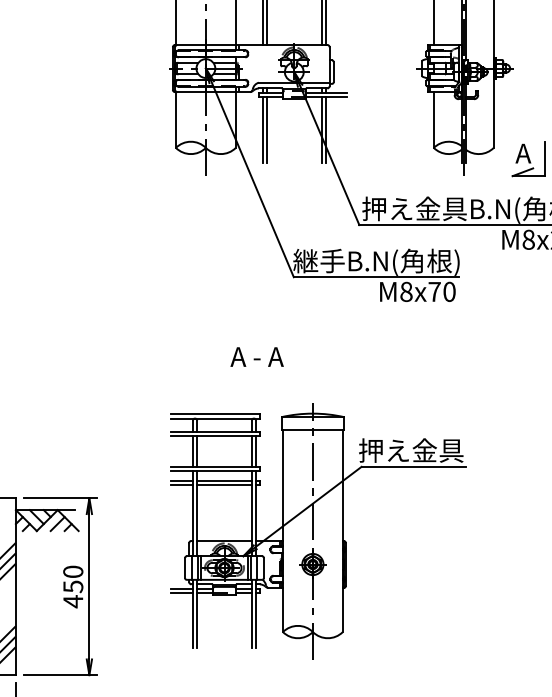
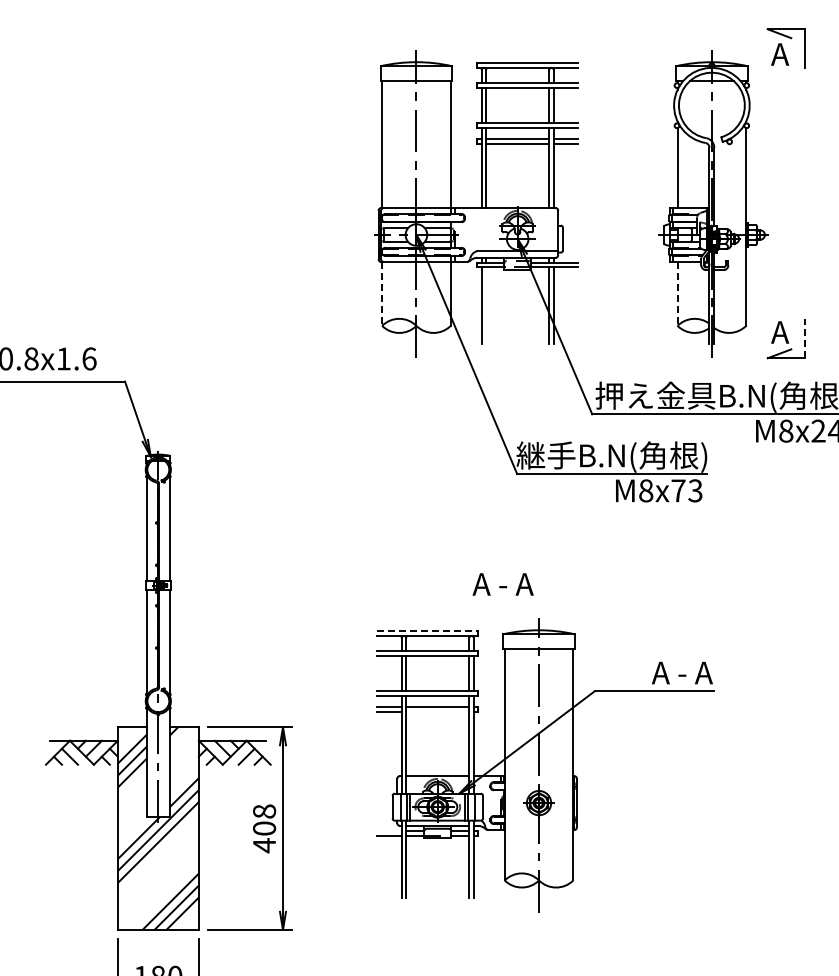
line: (176, 119) -> (382, 293), solid -> dashed
line: (433, 119) -> (677, 293), solid -> dashed
line: (267, 130) -> (486, 305), removed
line: (545, 158) -> (805, 338), solid -> dashed
text: (449, 291) -> (695, 490), M8x70 -> M8x73
text: (256, 357) -> (502, 584), moved
line: (215, 414) -> (427, 631), solid -> dashed
text: (411, 450) -> (651, 672), 押え金具 -> A - A
line: (224, 485) -> (437, 712), removed
text: (73, 578) -> (264, 819), 450 -> 408
line: (182, 588) -> (389, 830), removed

